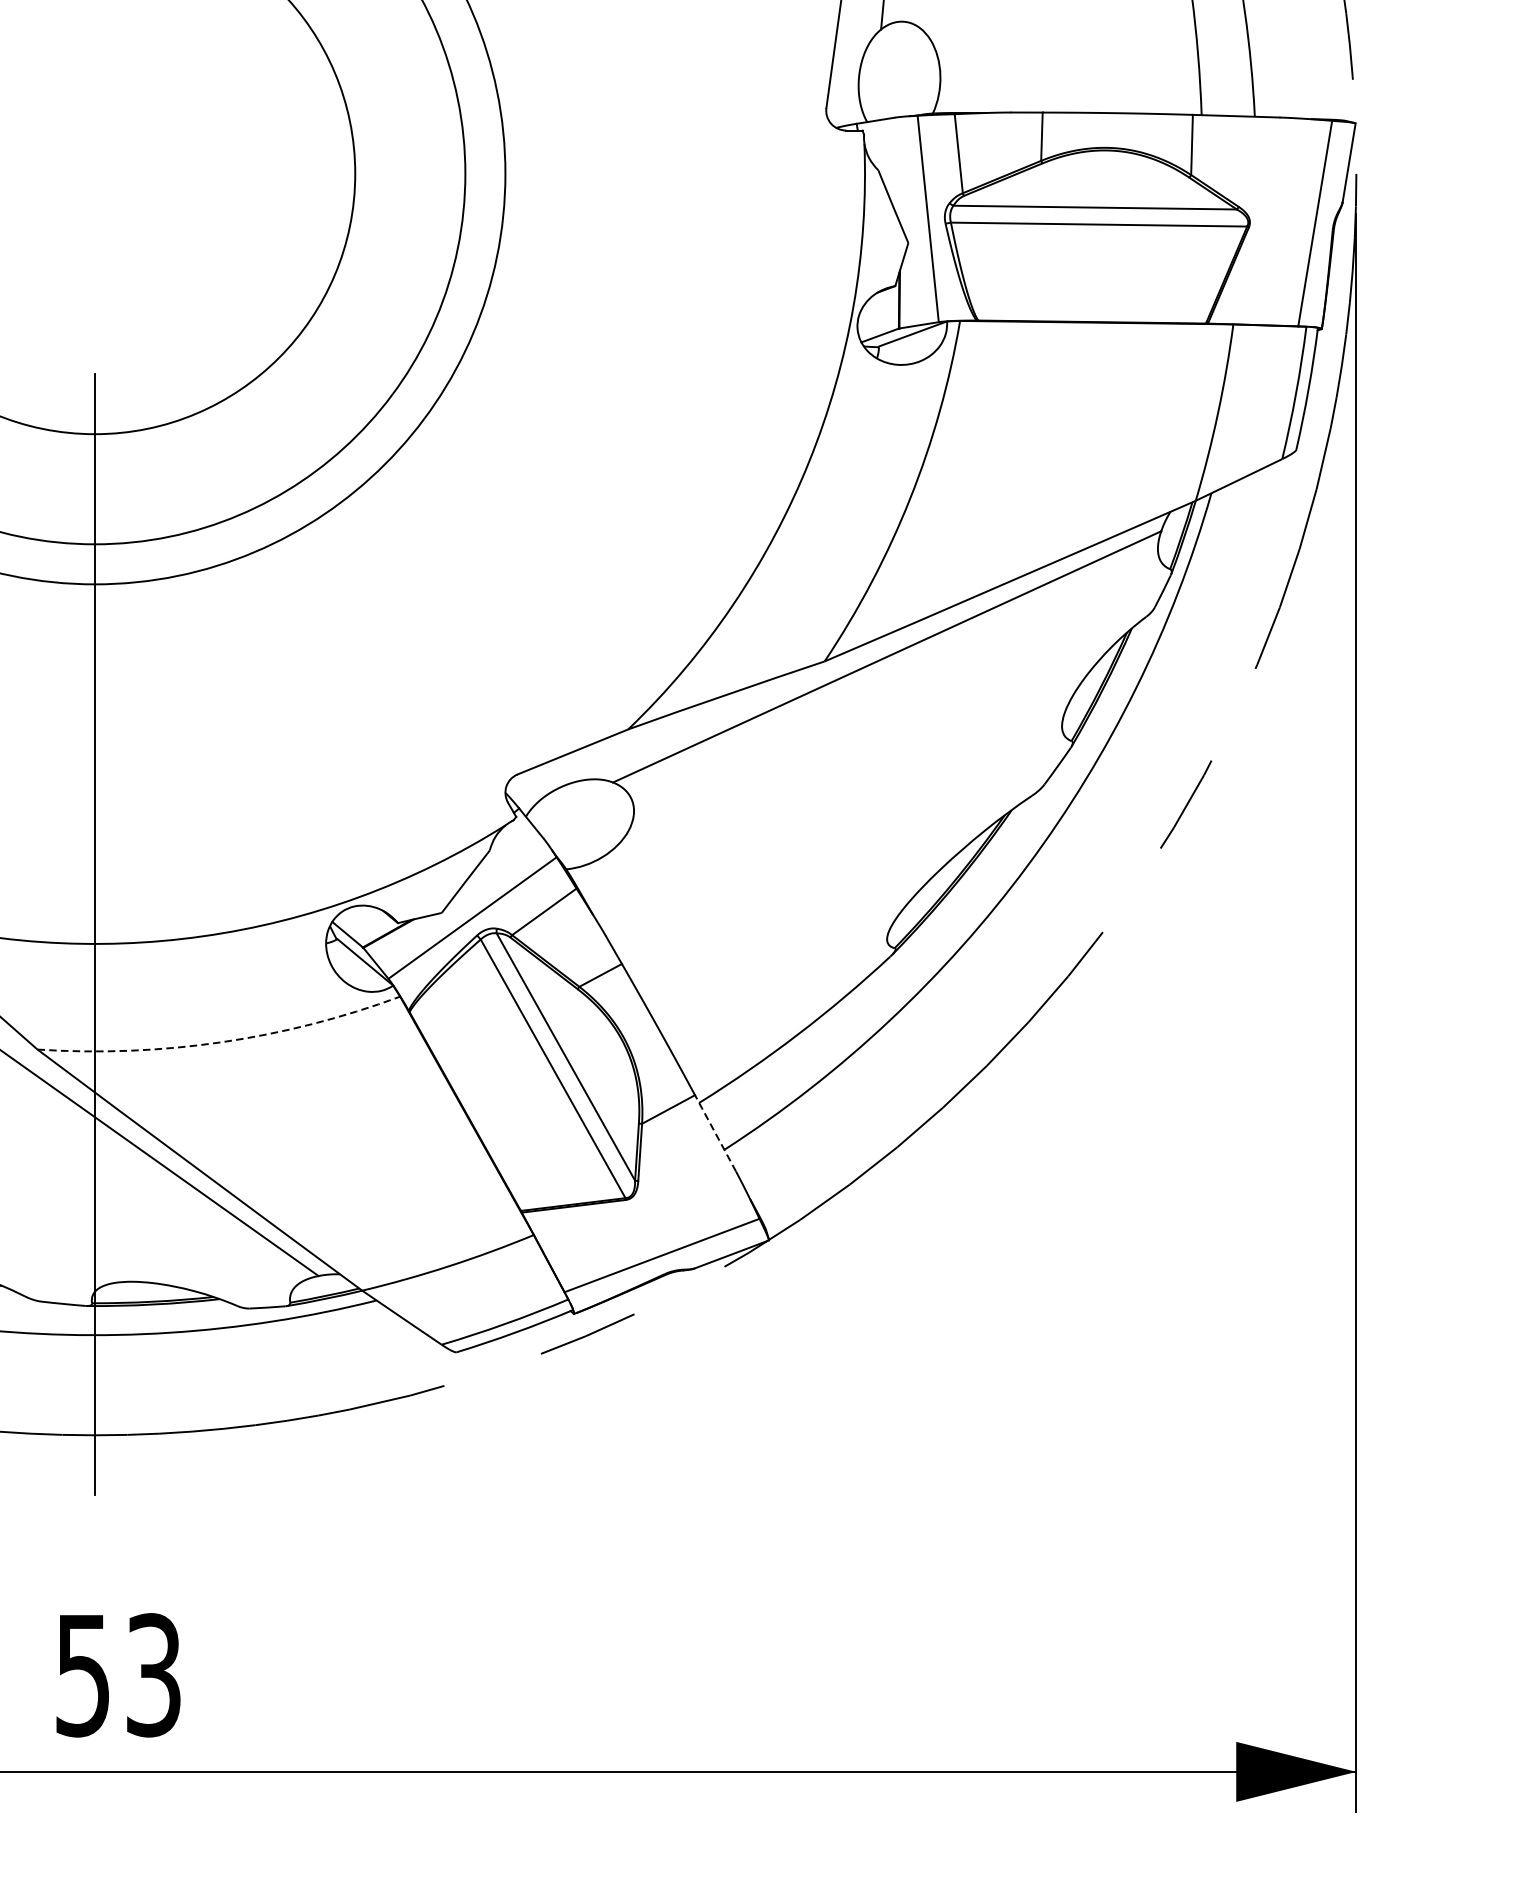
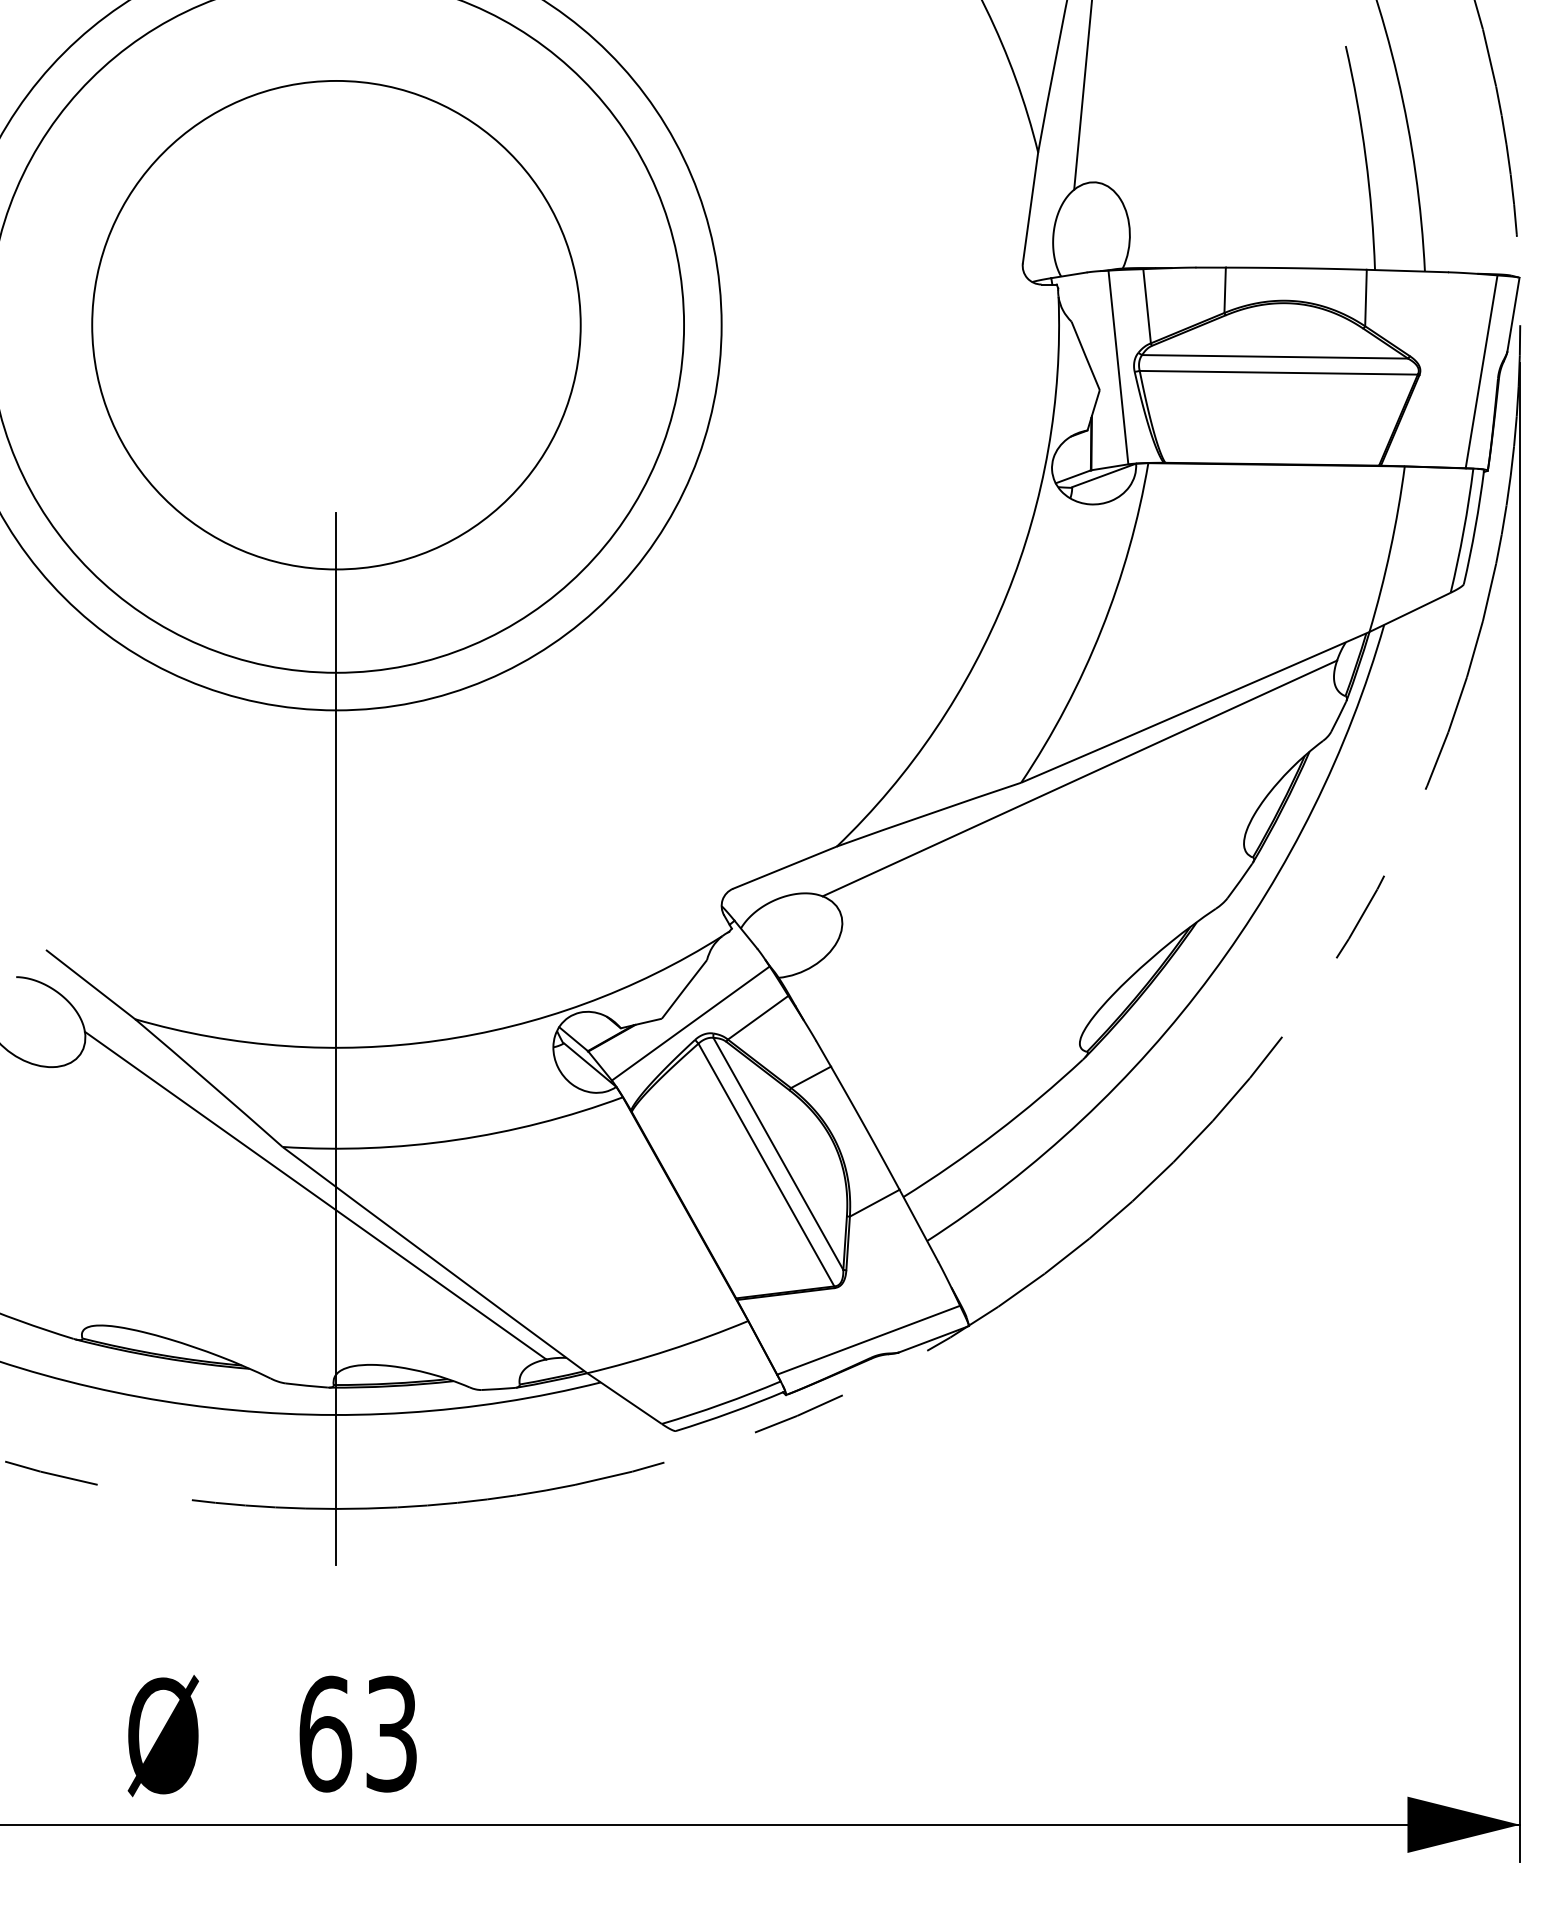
arc: (221, 1042) -> (455, 1140), dashed -> solid
line: (715, 1133) -> (918, 1225), dashed -> solid
text: (83, 1674) -> (325, 1733), 53 -> 63

